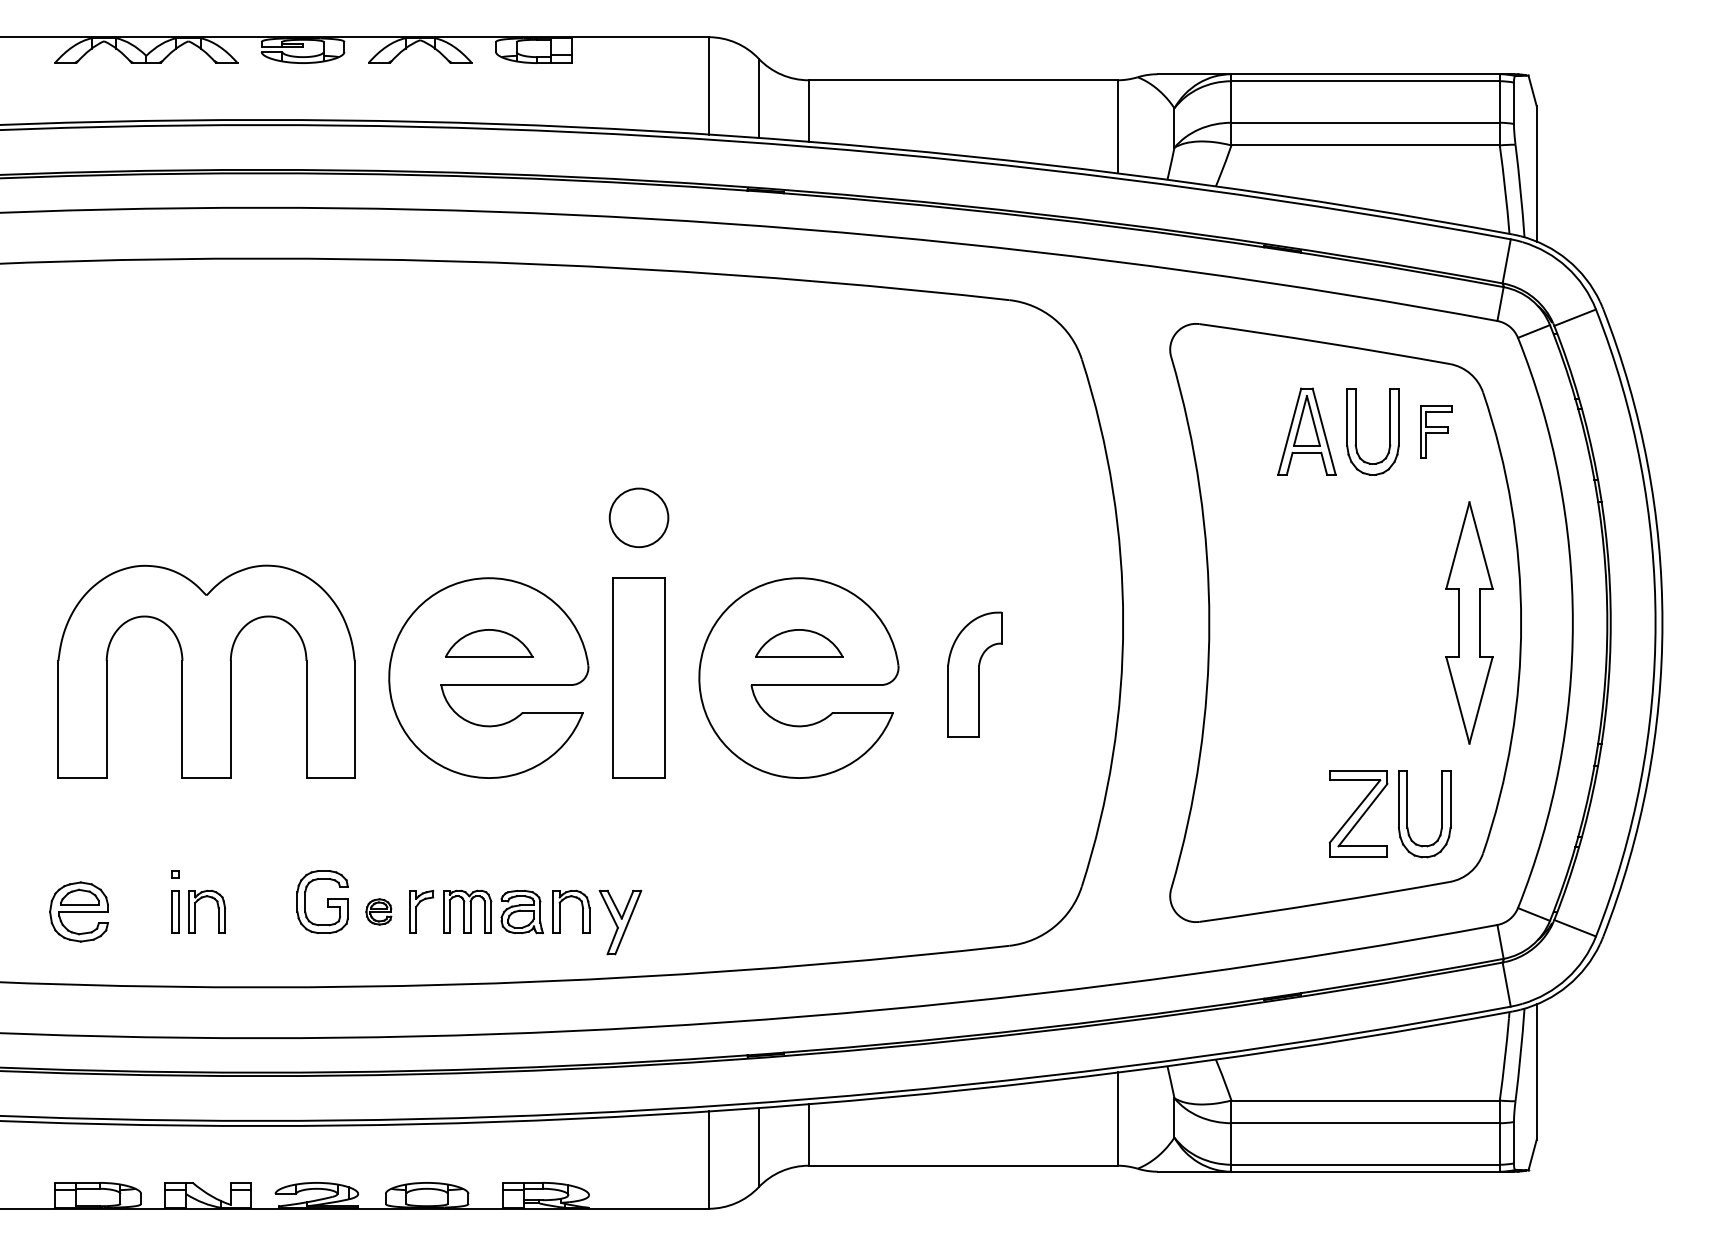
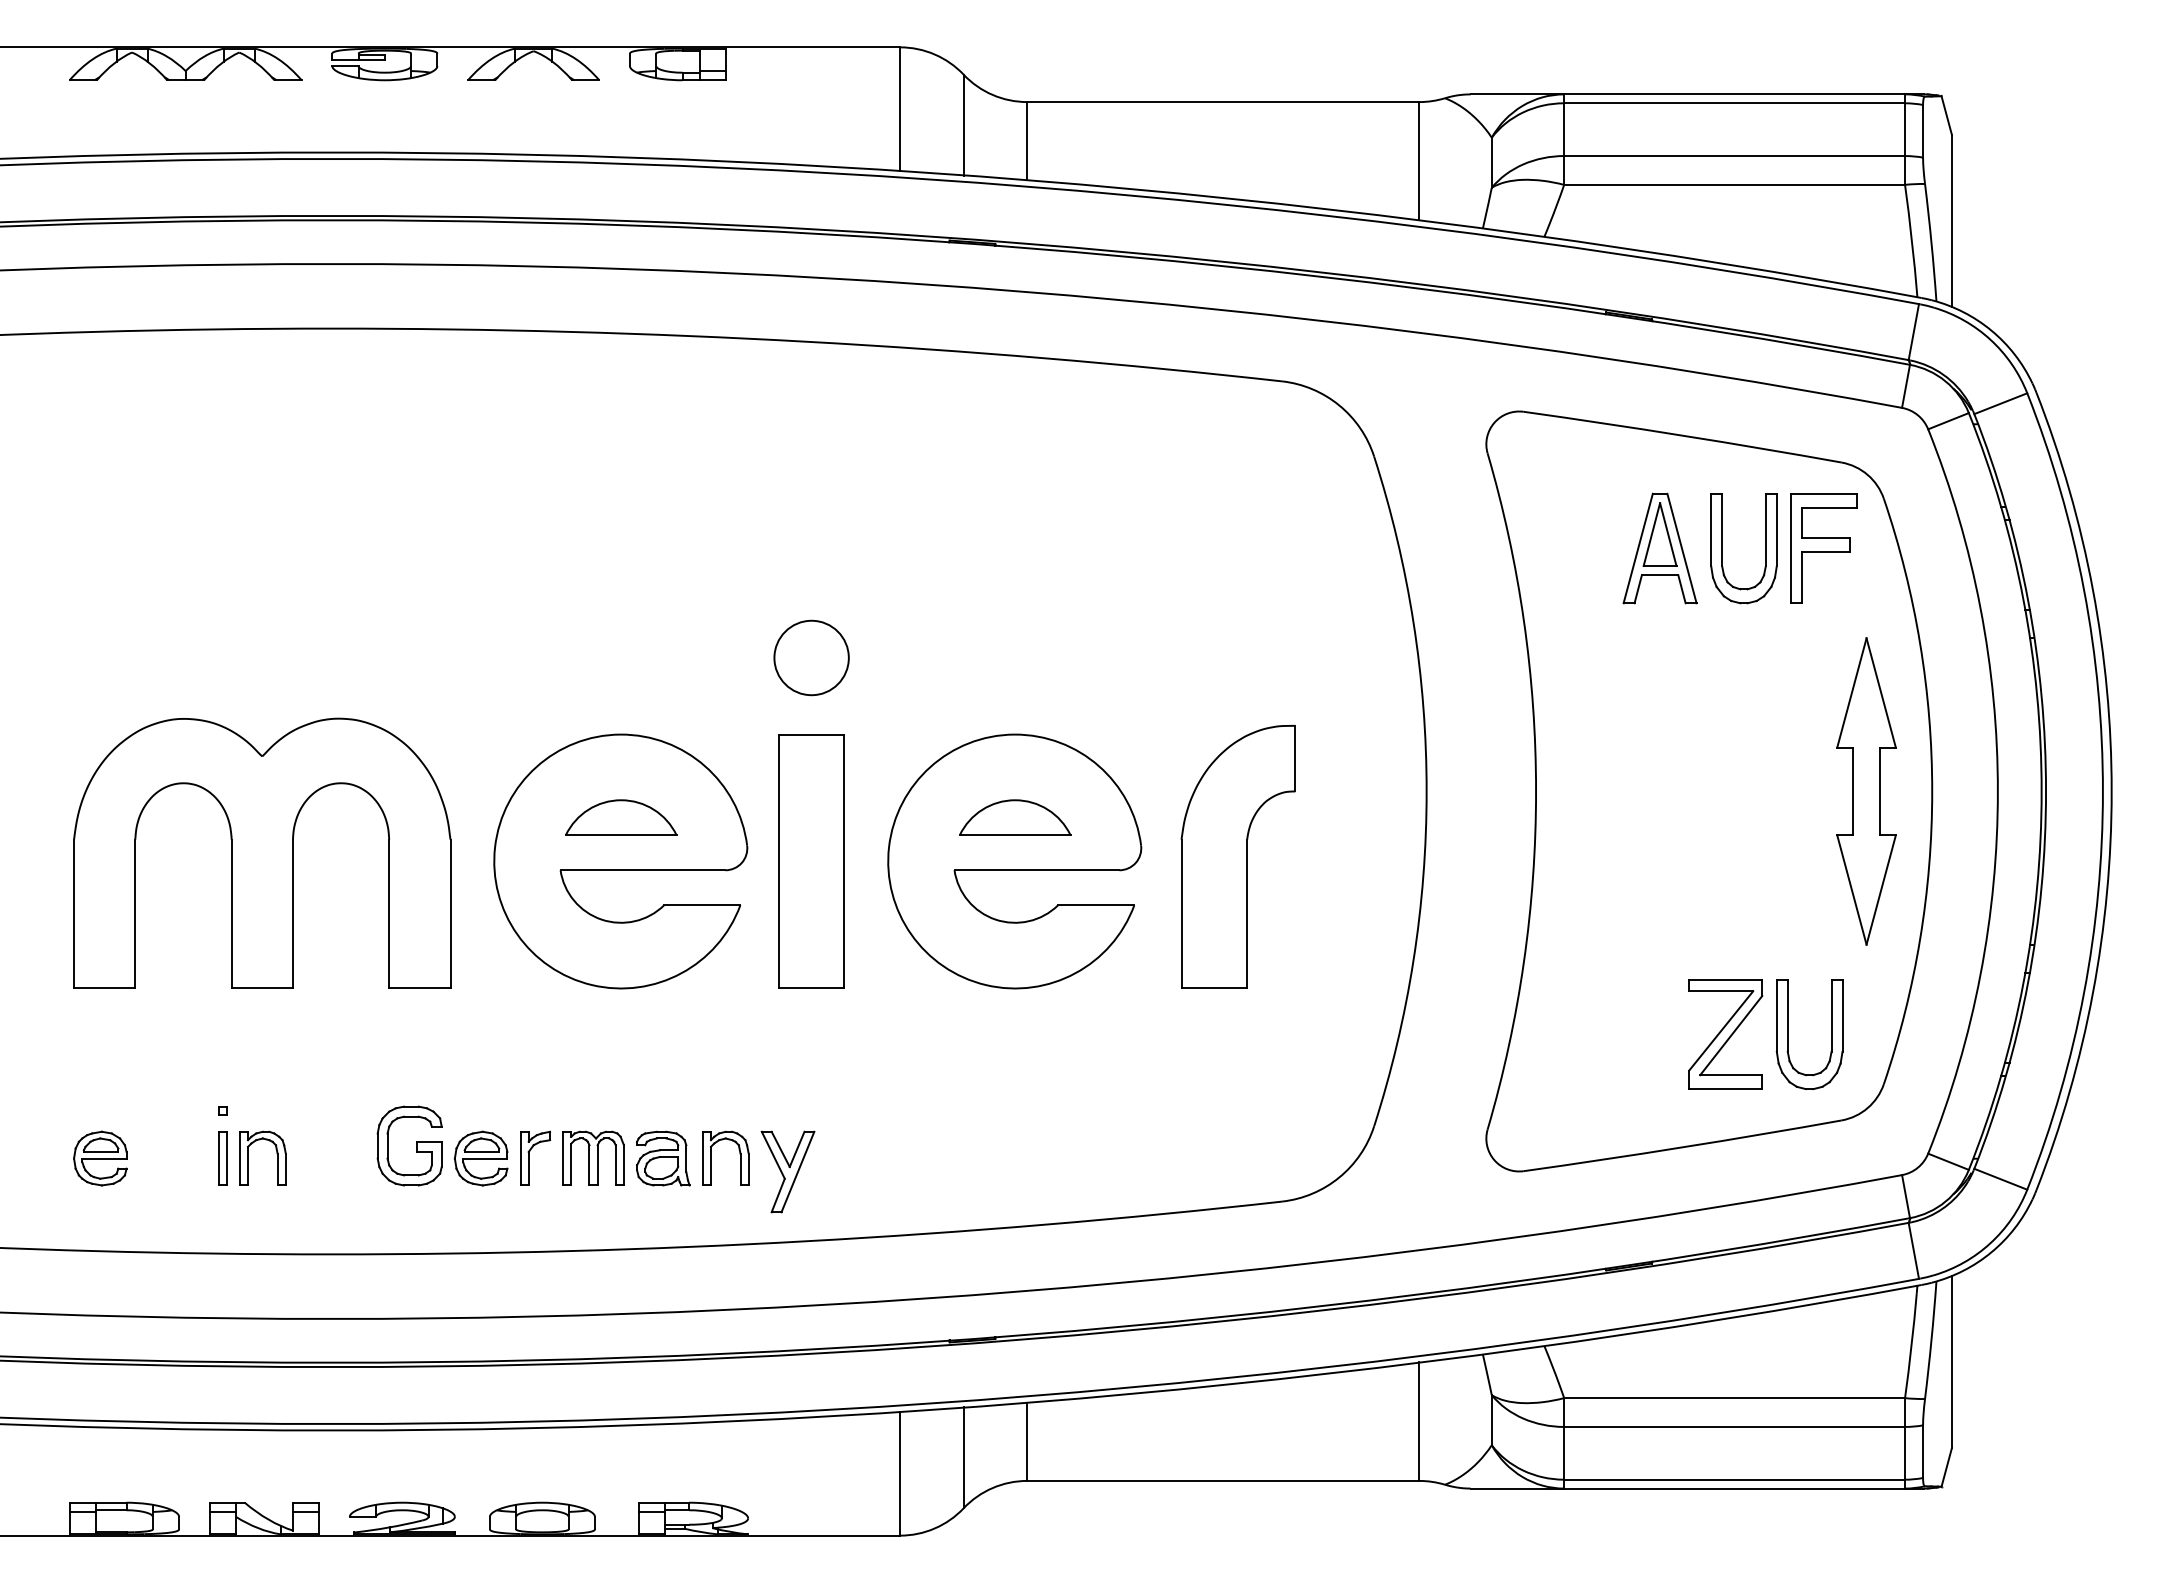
part: (1435, 431) -> (1823, 548), size x1.67
part: (974, 674) -> (1237, 856), size x1.67
part: (79, 911) -> (100, 1158), size x0.71
part: (378, 911) -> (480, 1158), size x1.67

